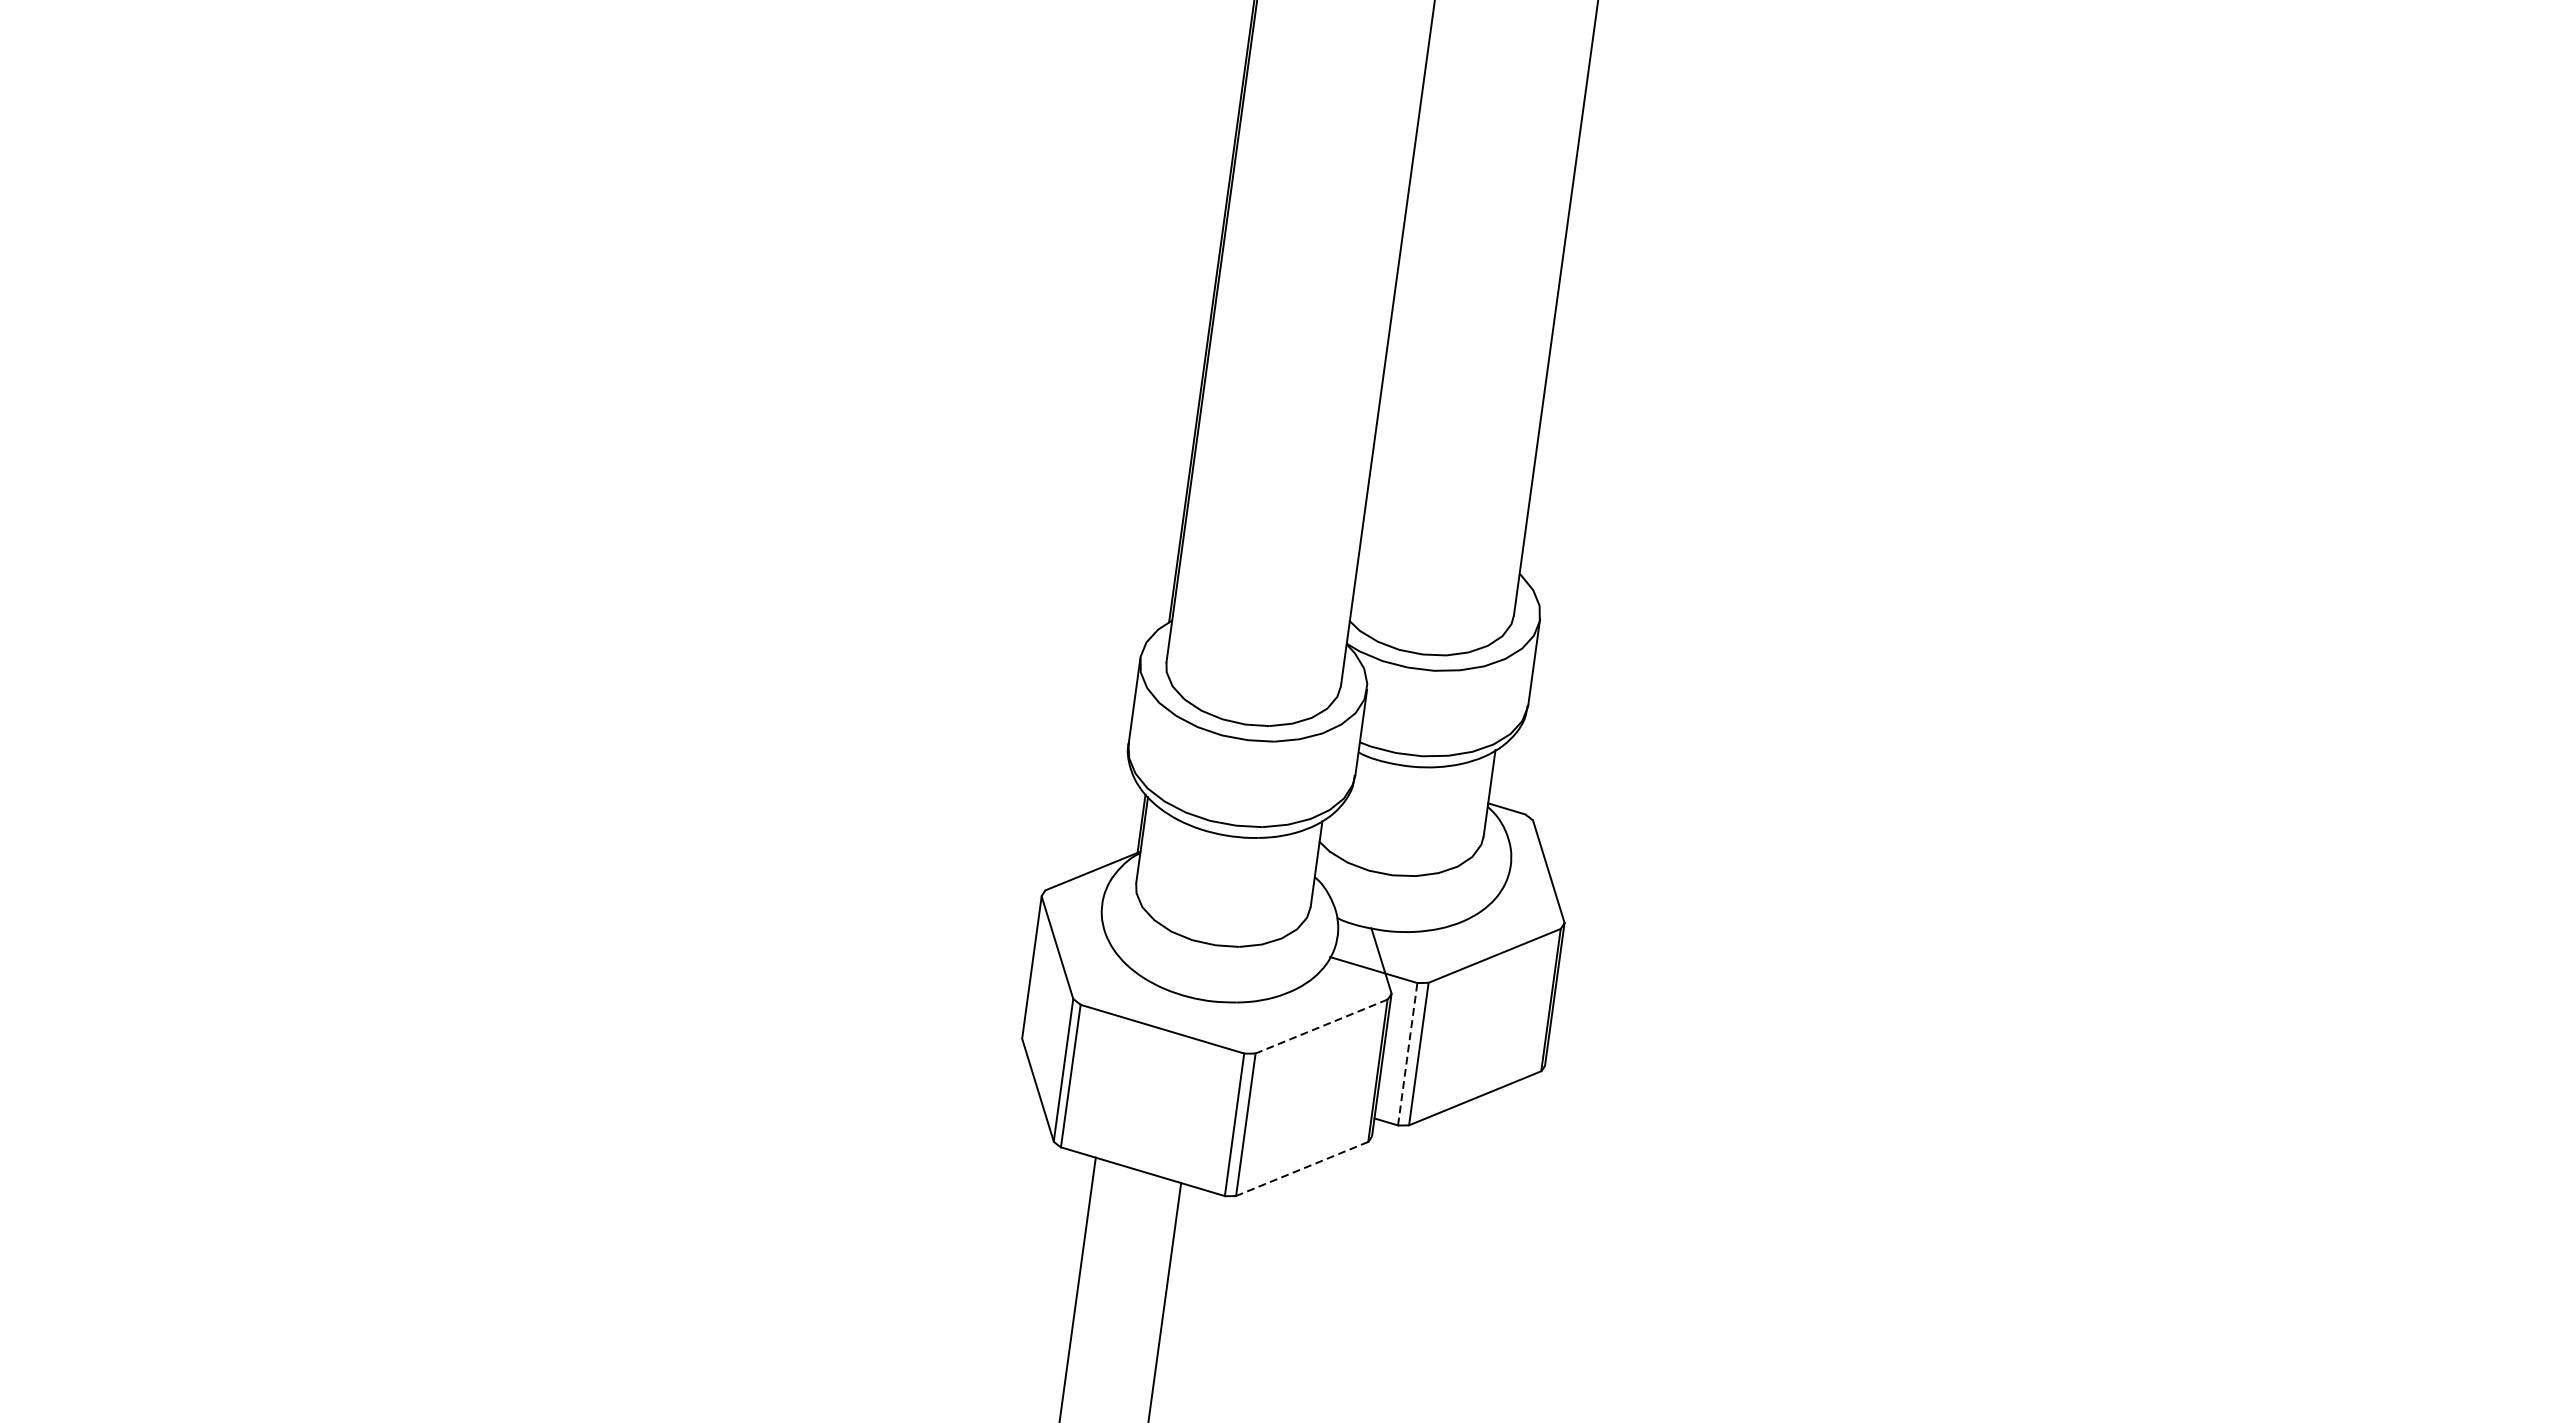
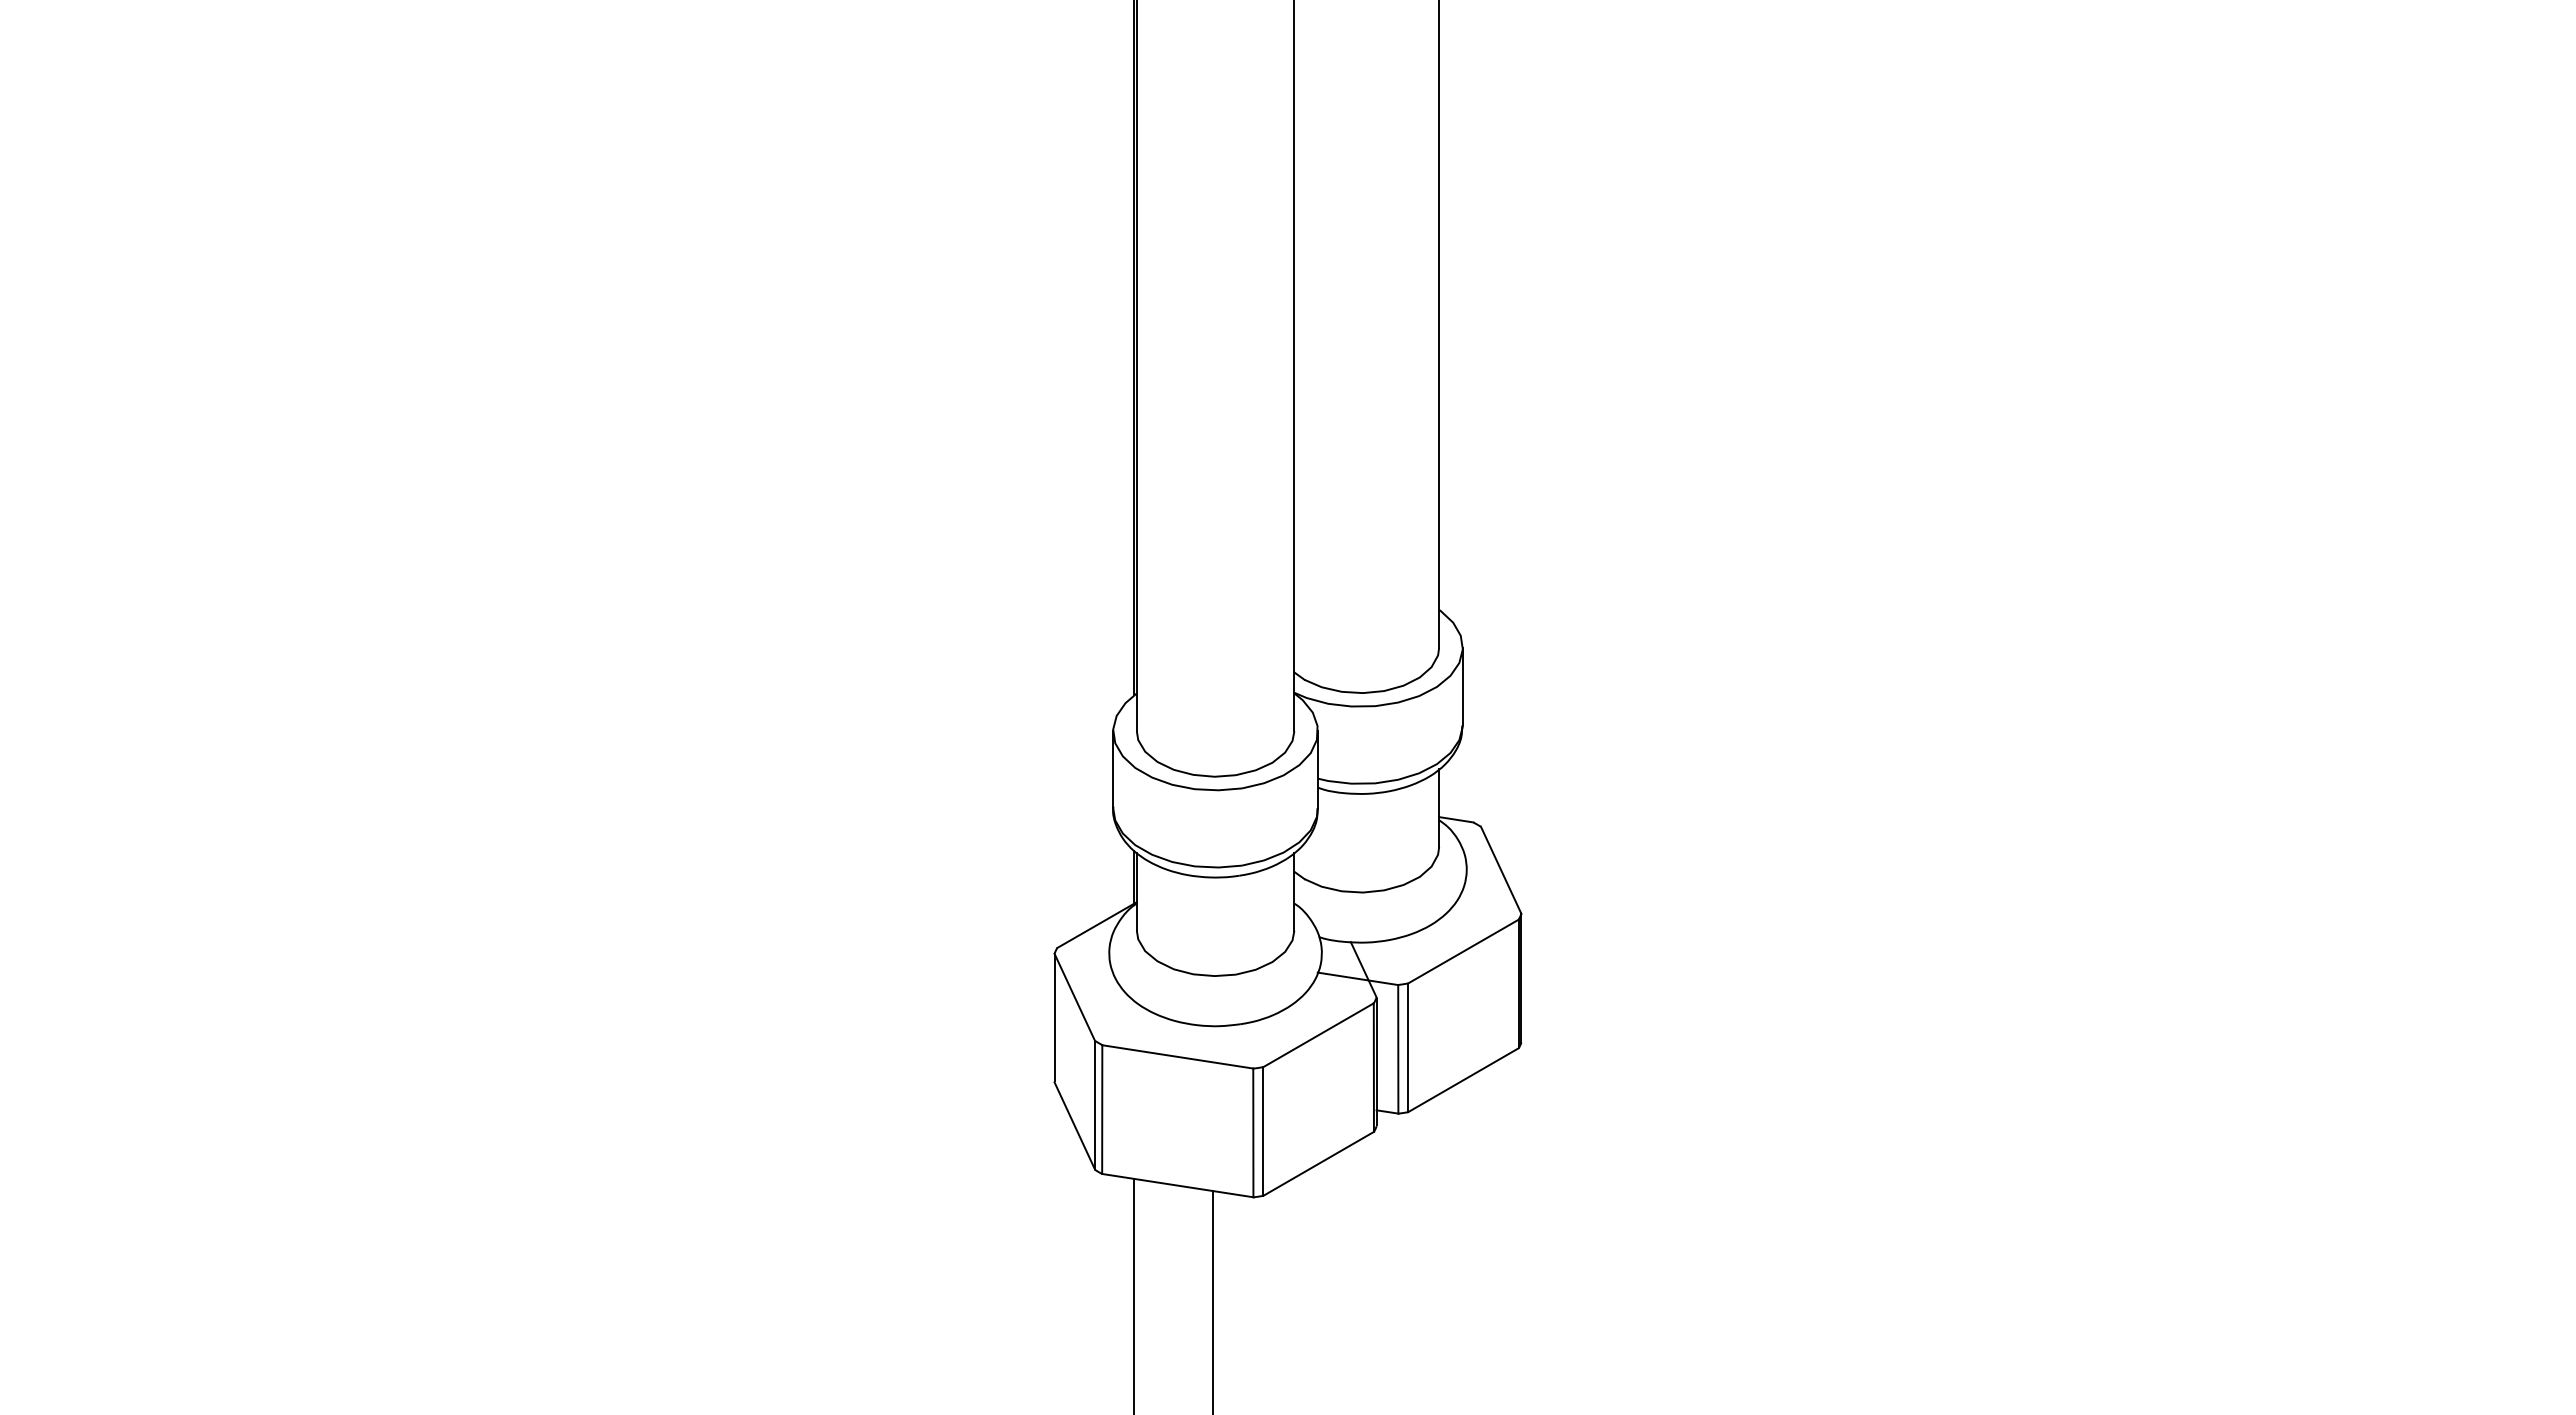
line: (1321, 1026) -> (1318, 1035), dashed -> solid
line: (1408, 1053) -> (1398, 1048), dashed -> solid
line: (1302, 1168) -> (1318, 1163), dashed -> solid

